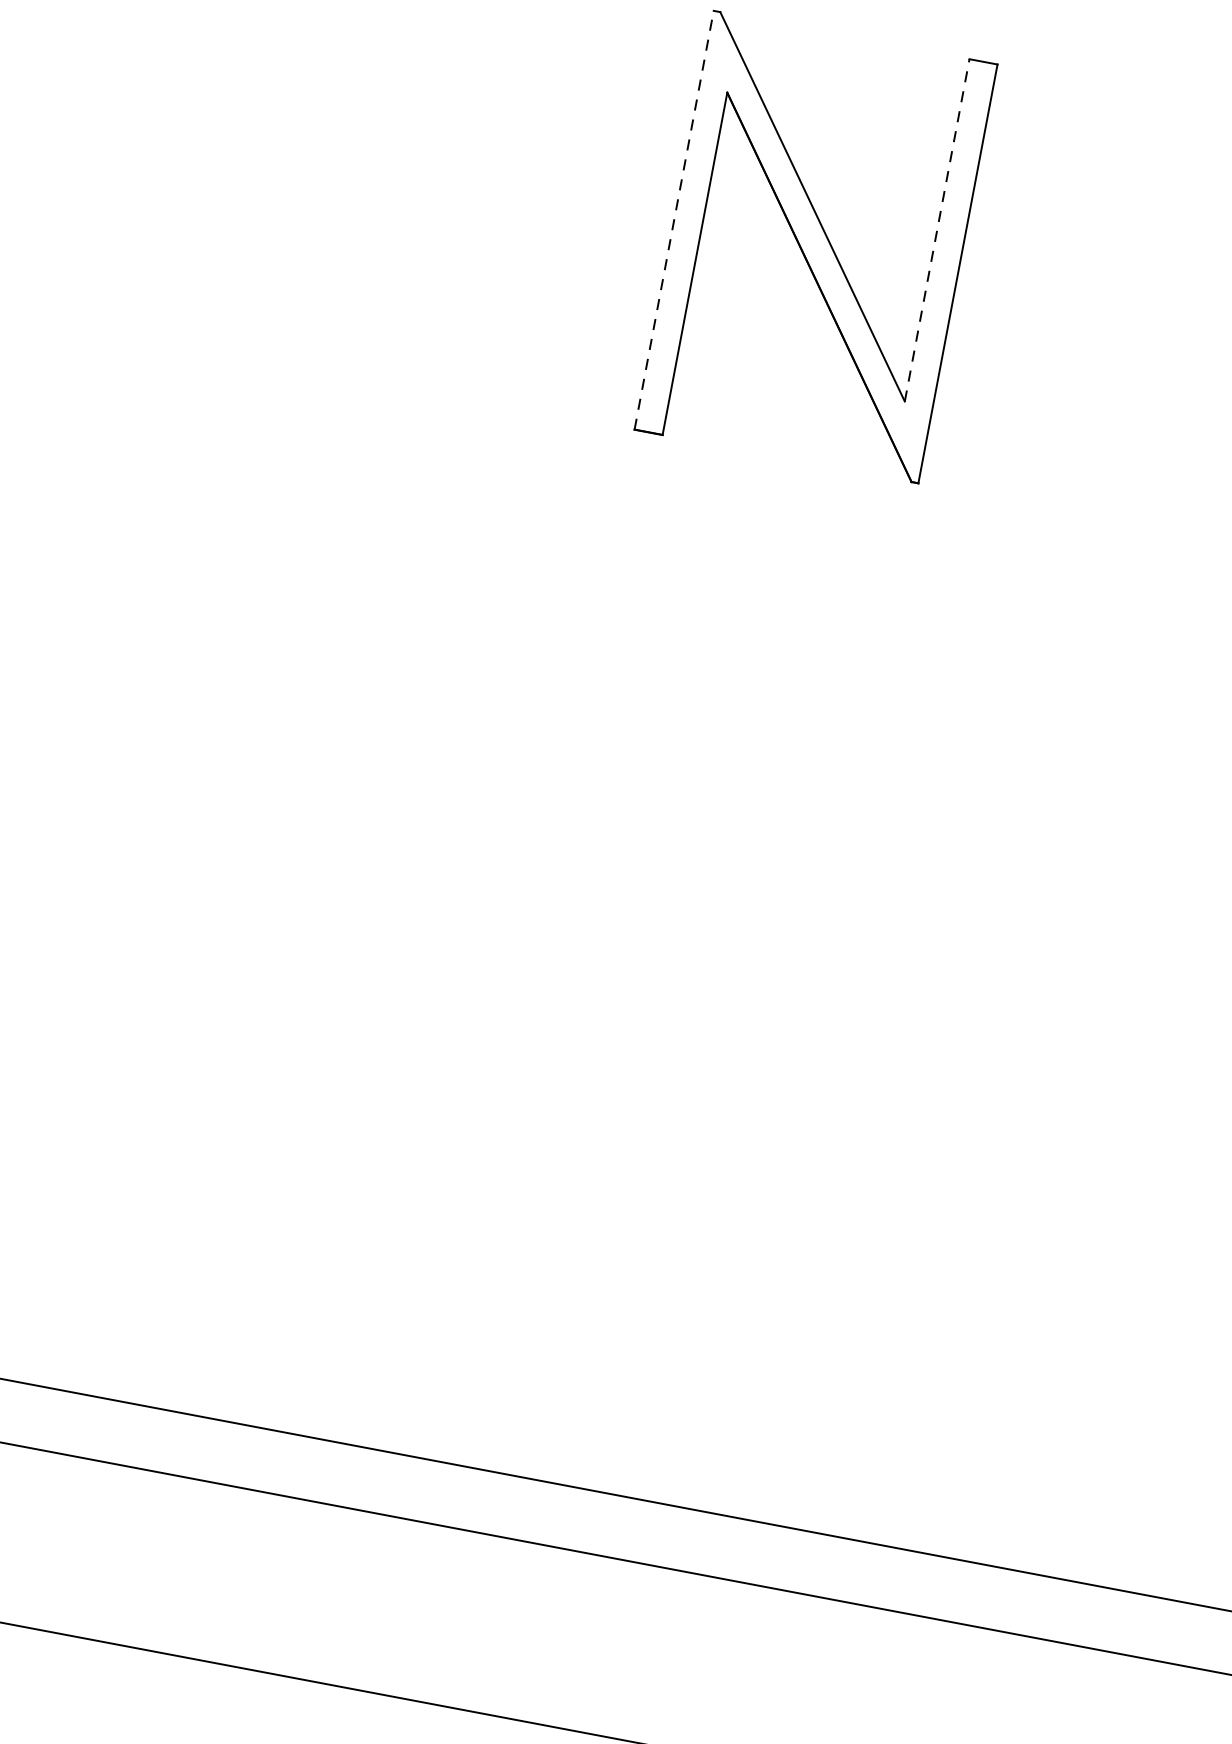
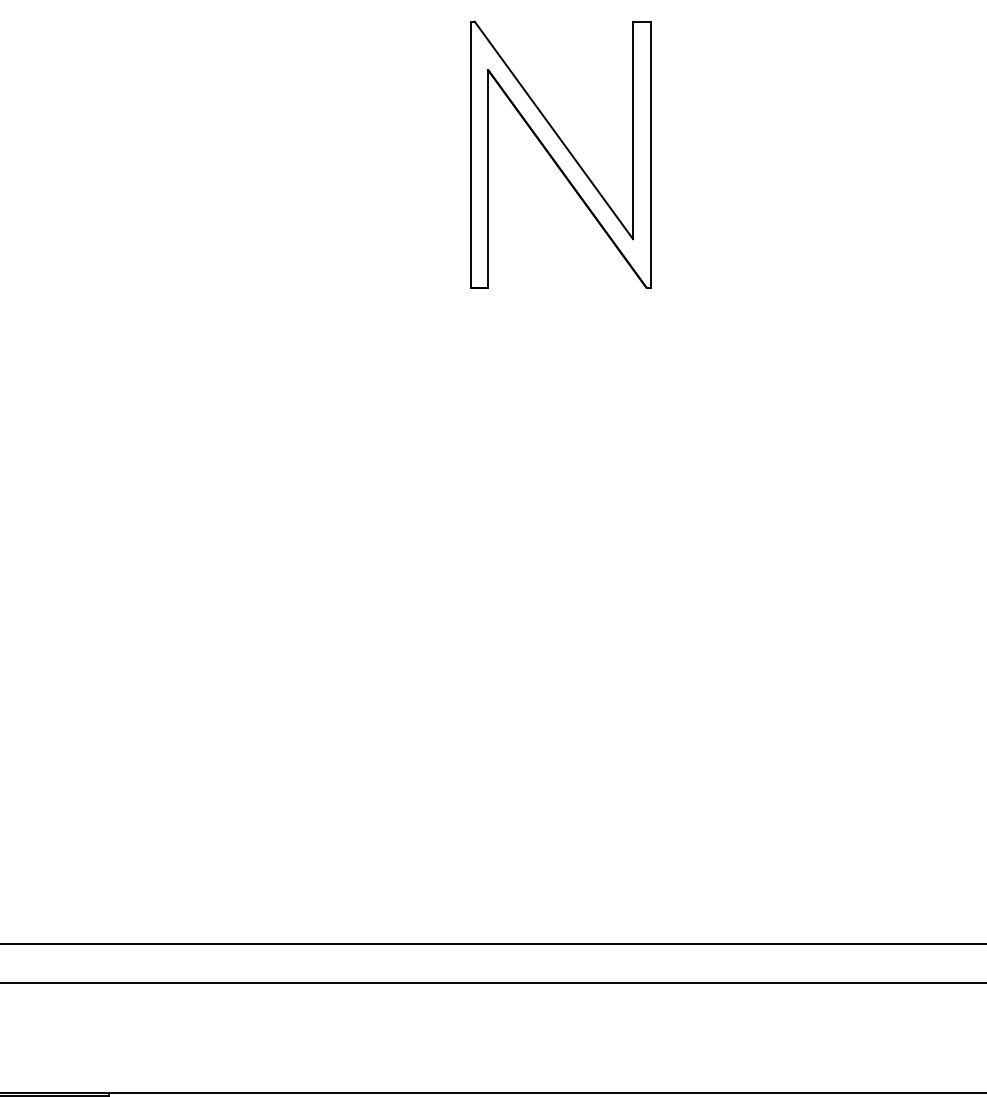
line: (674, 219) -> (470, 154), dashed -> solid
line: (937, 230) -> (633, 130), dashed -> solid

